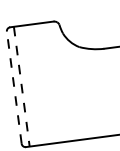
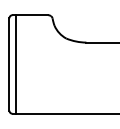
line: (21, 86) -> (15, 64), dashed -> solid
line: (14, 87) -> (9, 64), dashed -> solid

